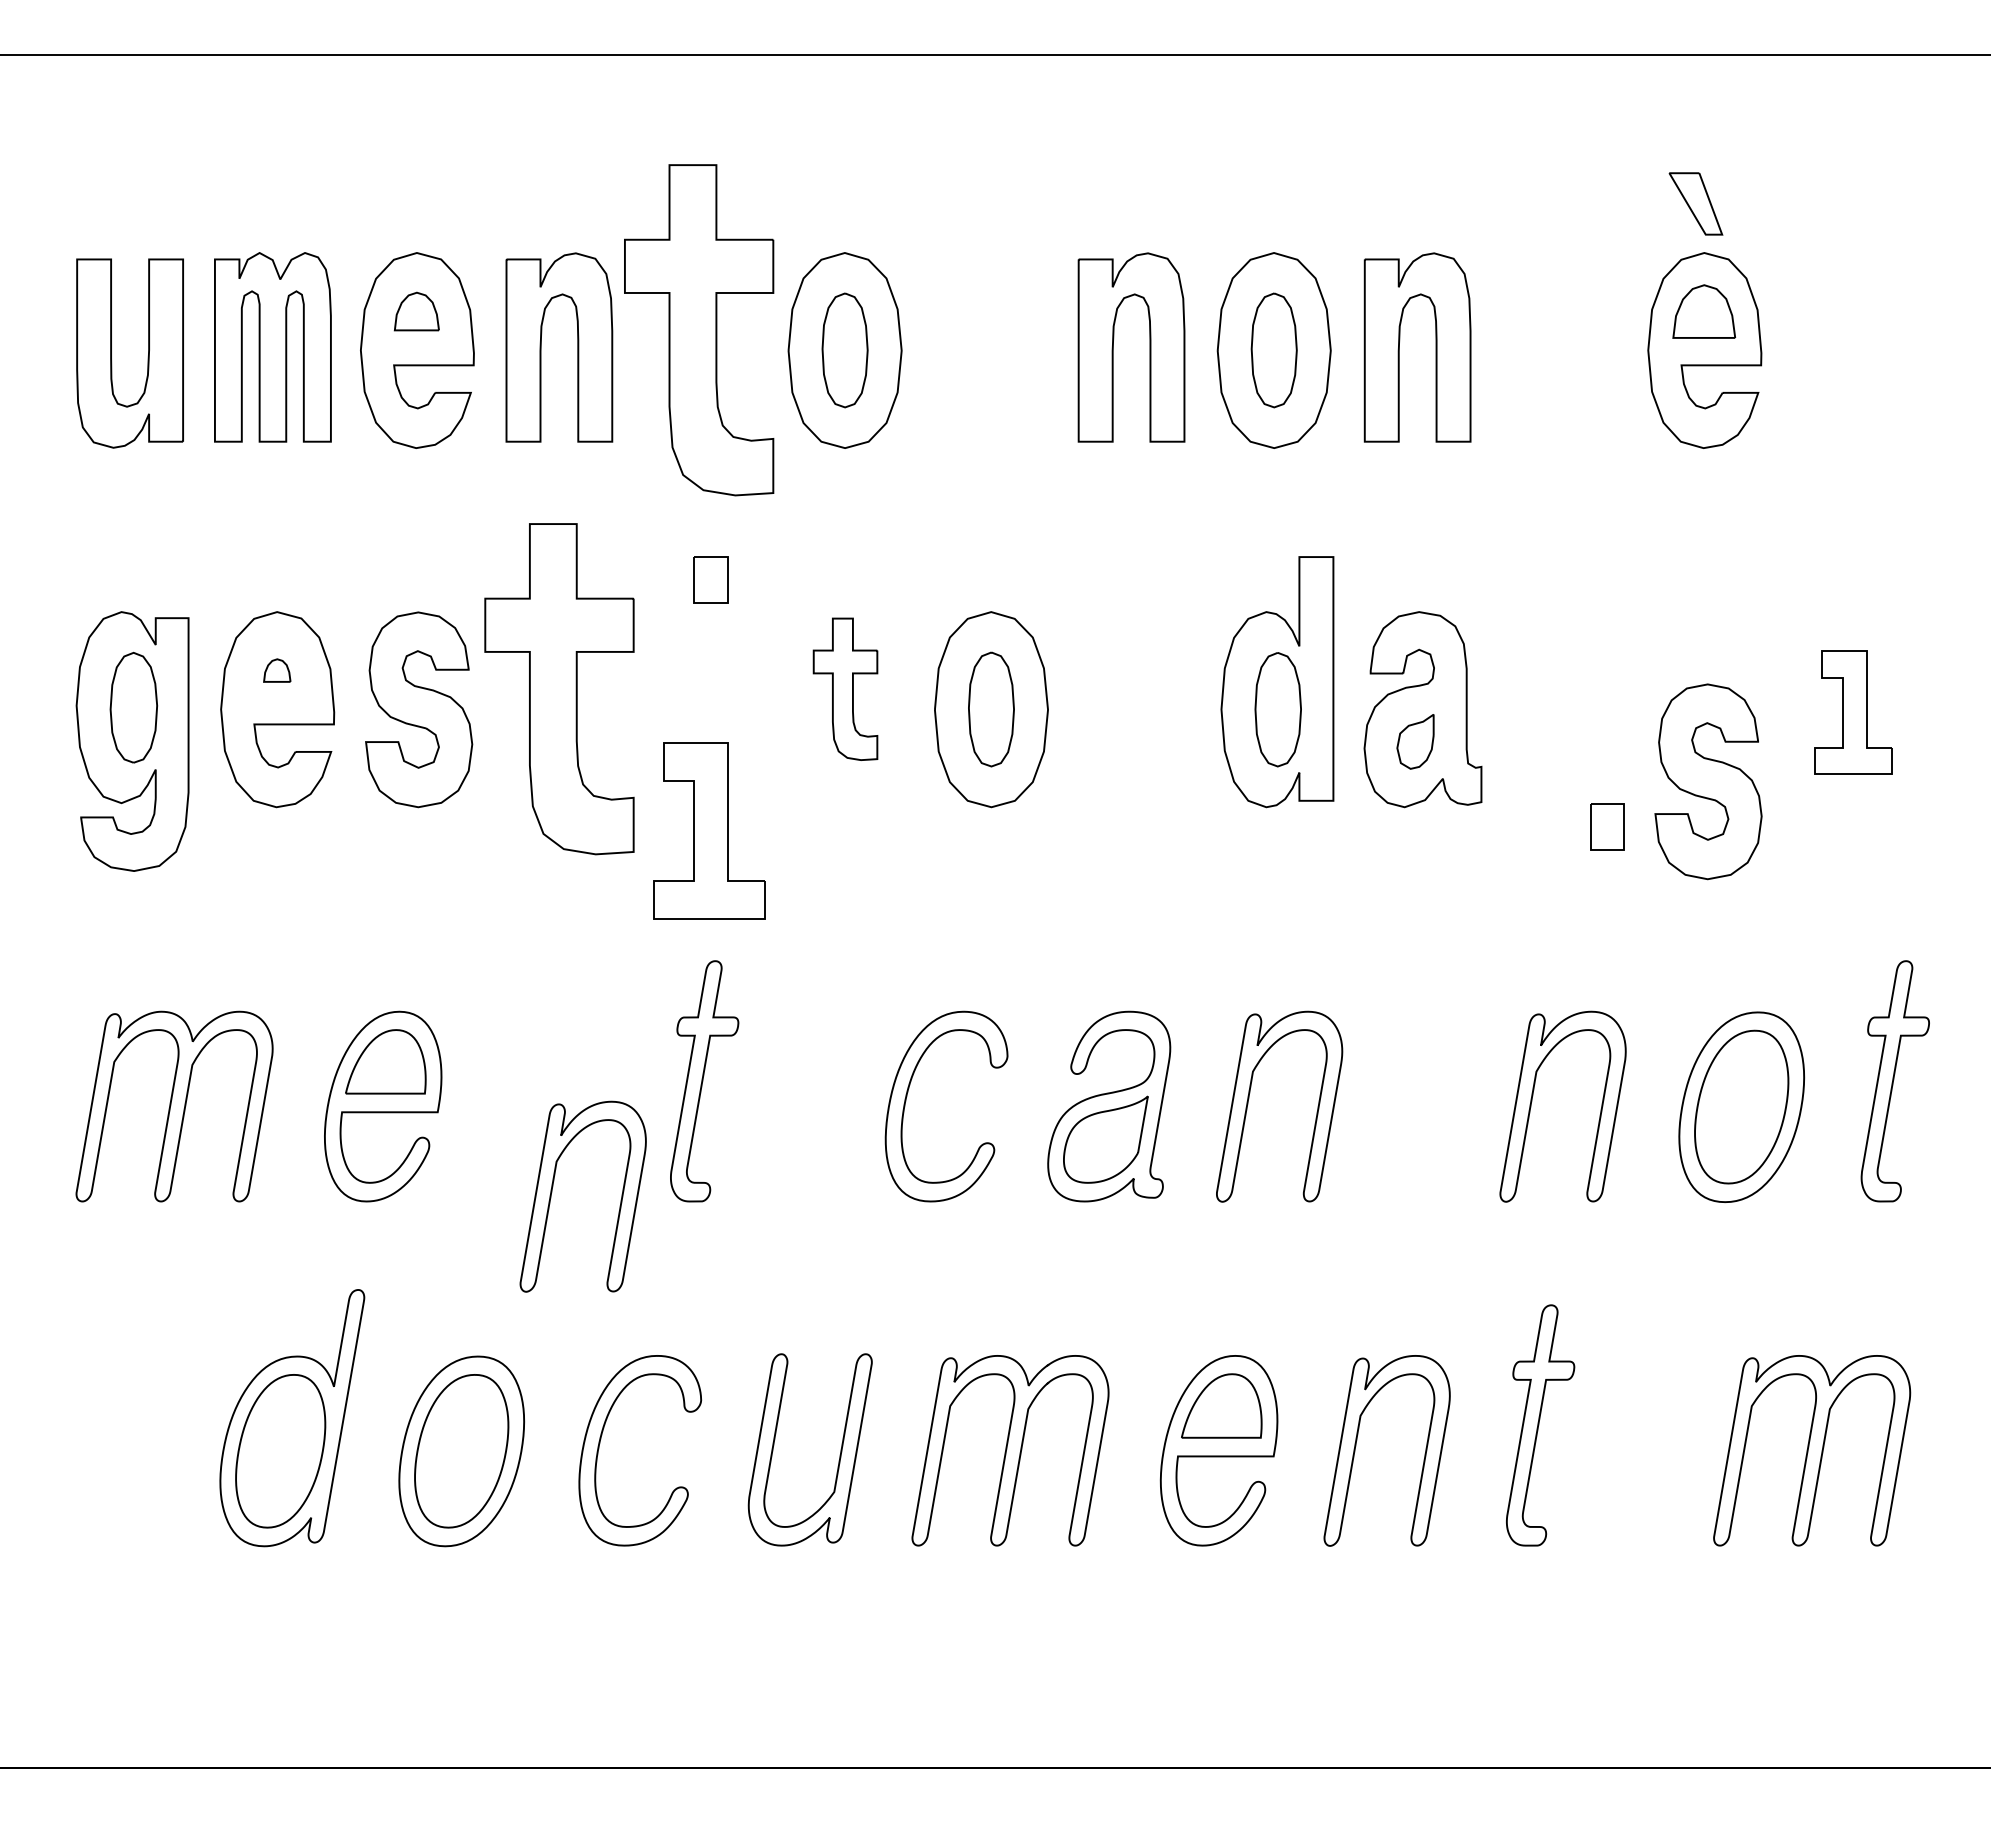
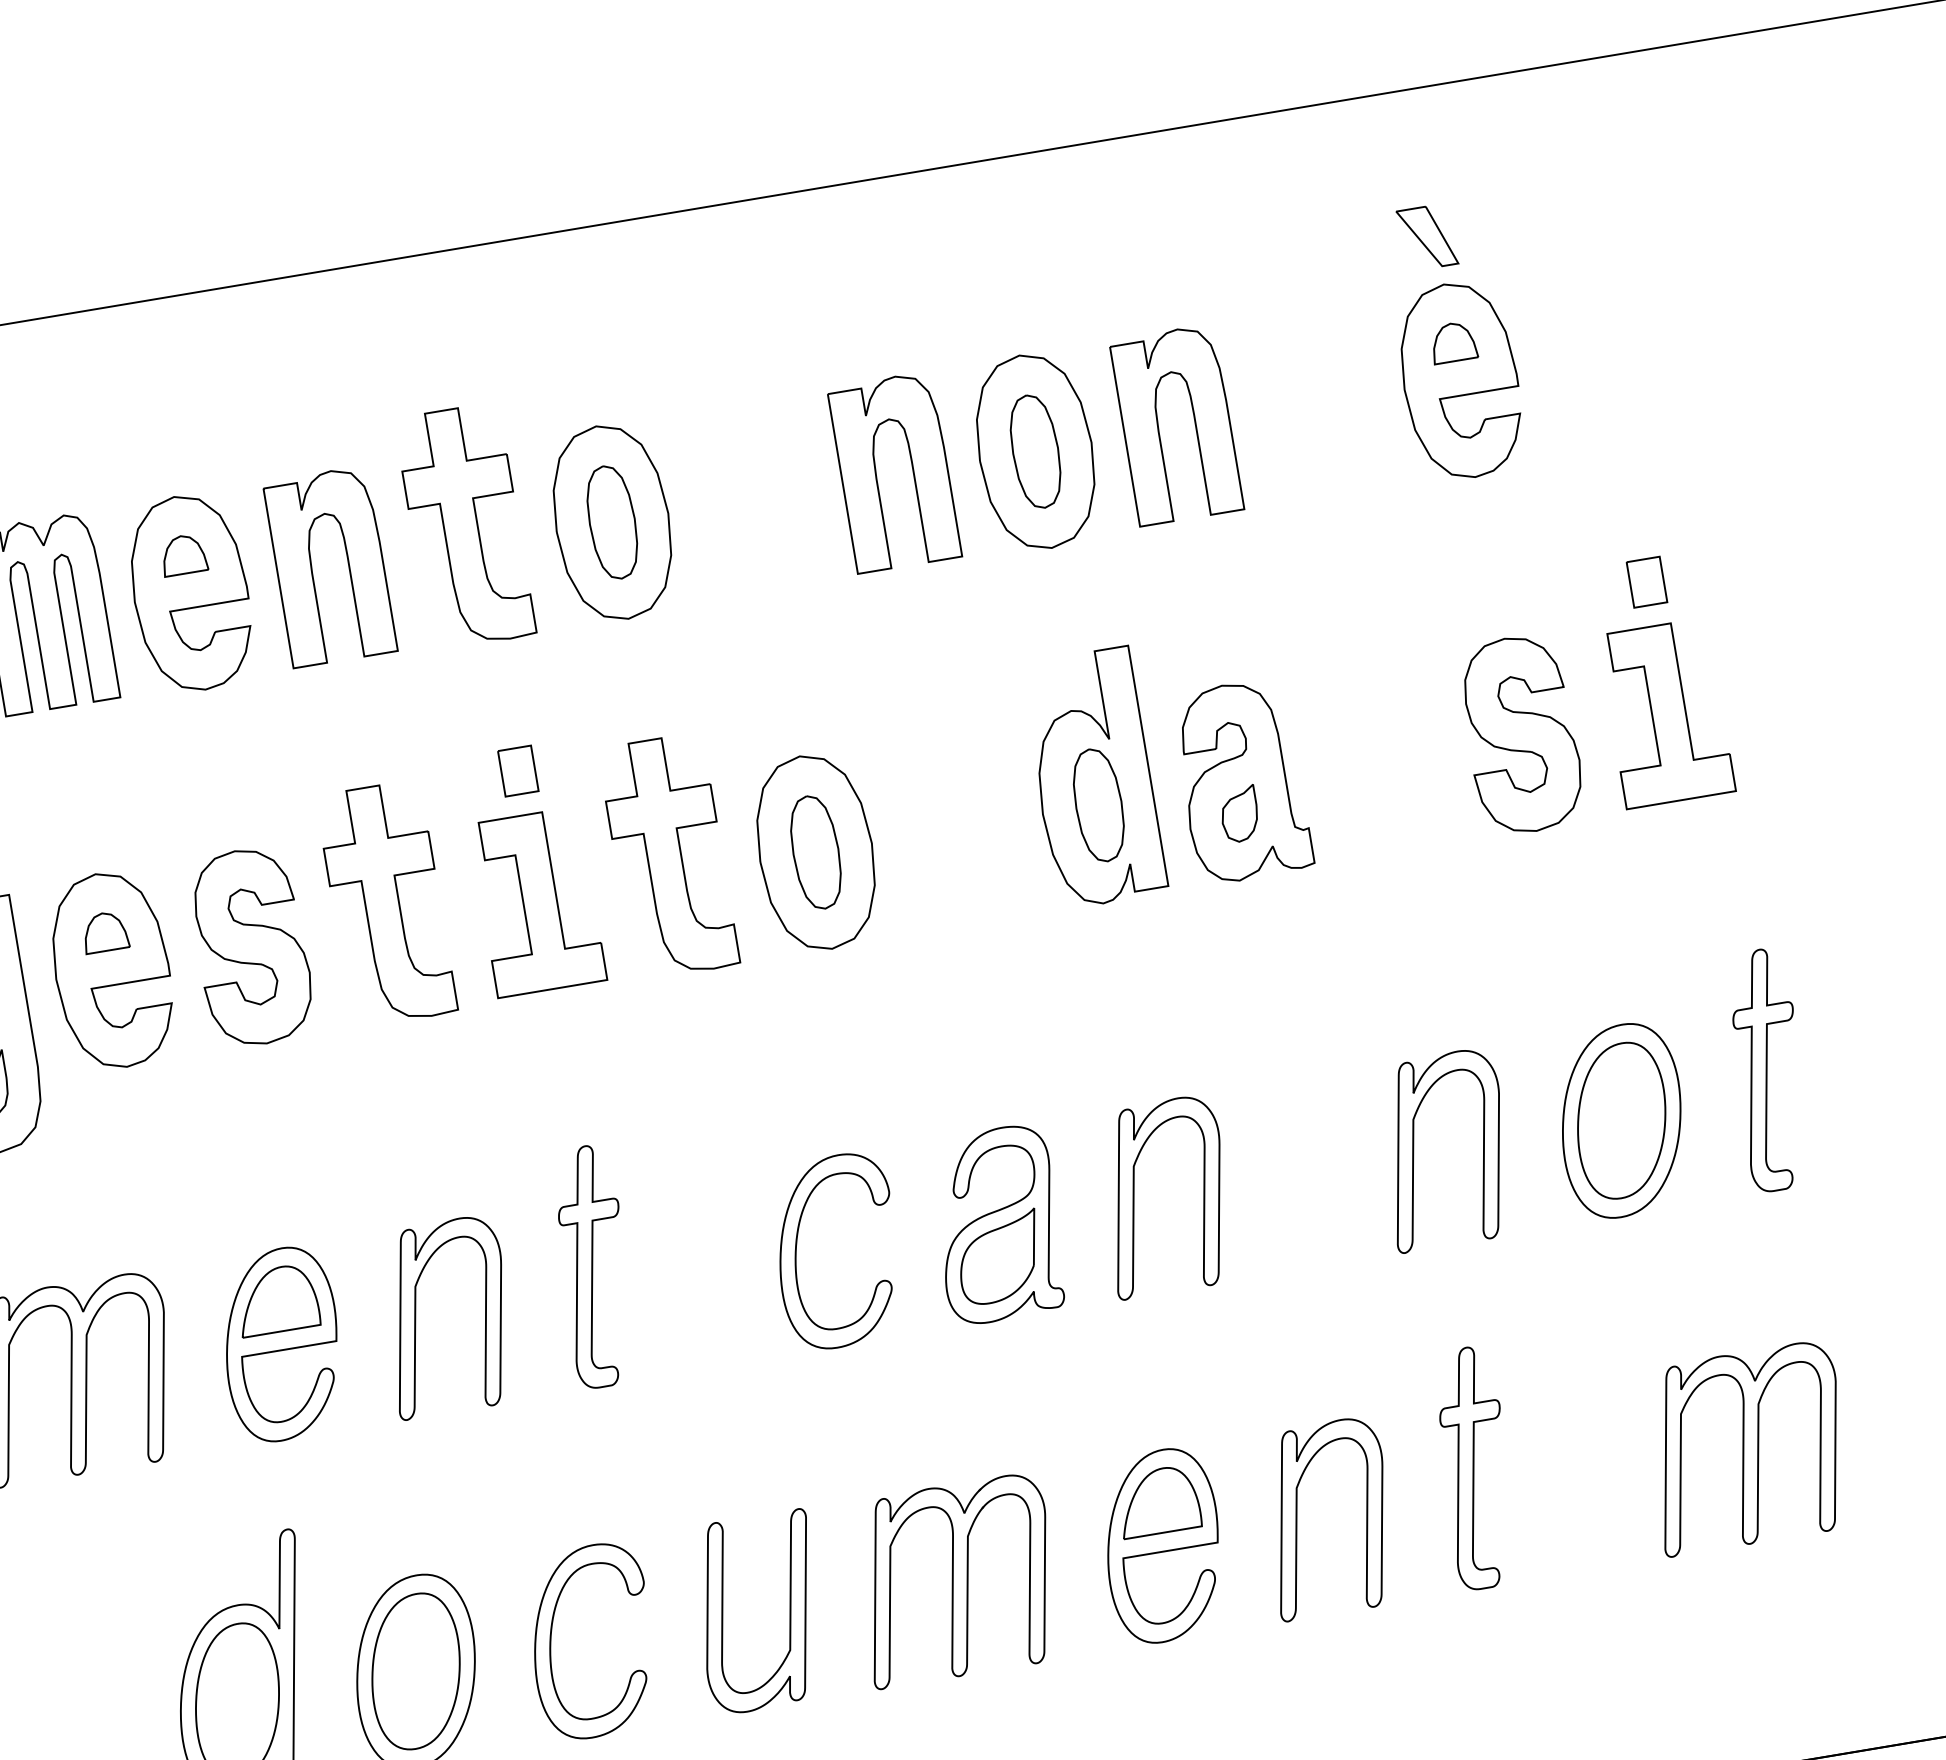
part: (1704, 311) -> (1453, 342), size x0.71
part: (699, 329) -> (465, 525), size x0.71
part: (277, 670) -> (105, 931), size x1.67
part: (559, 689) -> (386, 904), size x0.71
part: (845, 689) -> (668, 856), size x1.67
part: (1853, 712) -> (1666, 713), size x1.43
part: (1708, 781) -> (1521, 734), moved
part: (1607, 826) -> (1646, 581), moved
part: (709, 830) -> (538, 901), moved
part: (552, 1192) -> (416, 1317), moved

